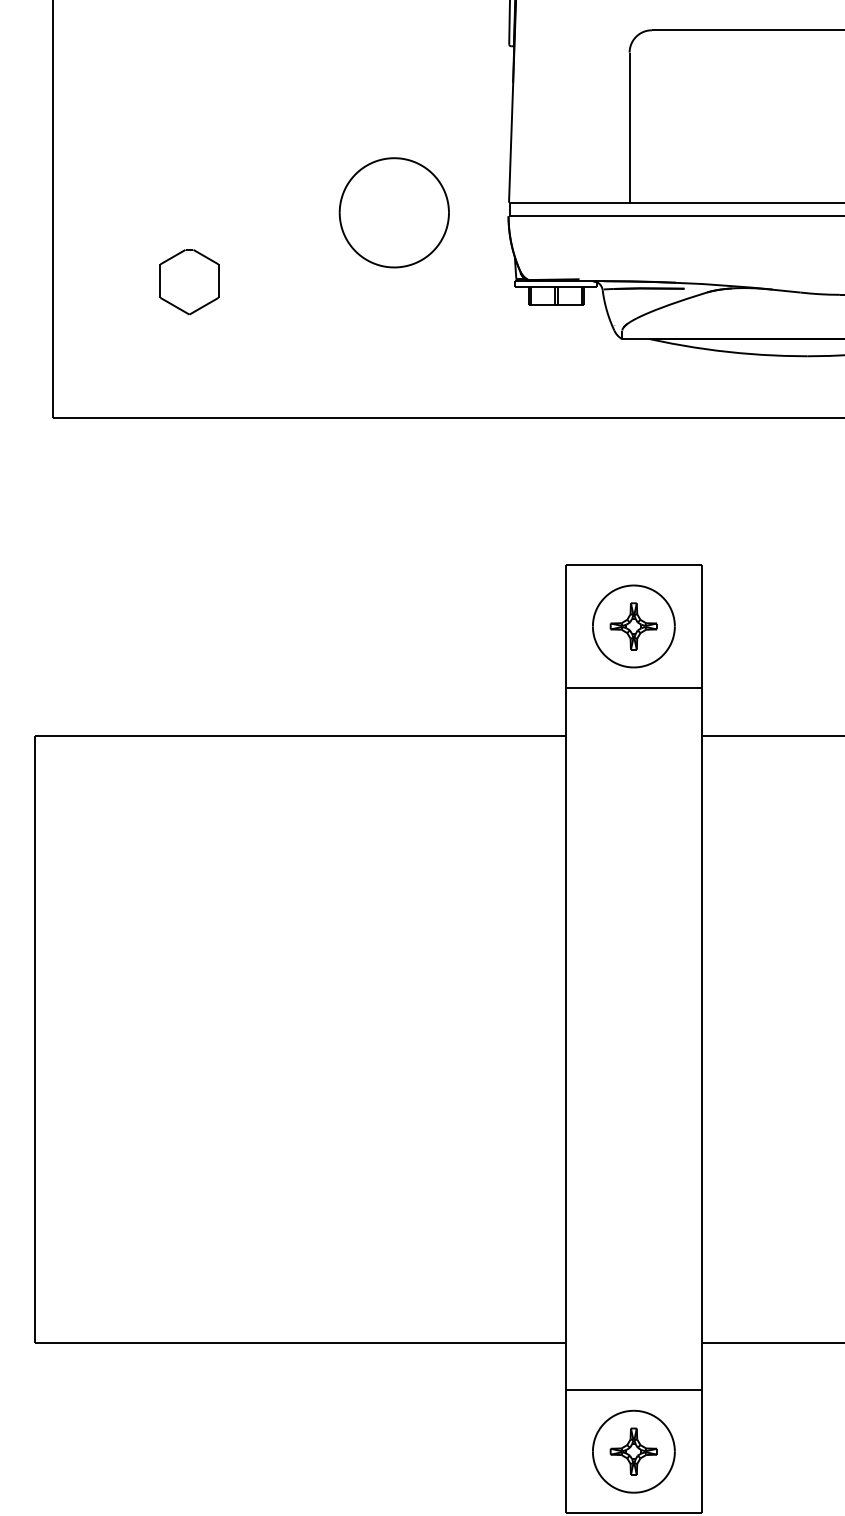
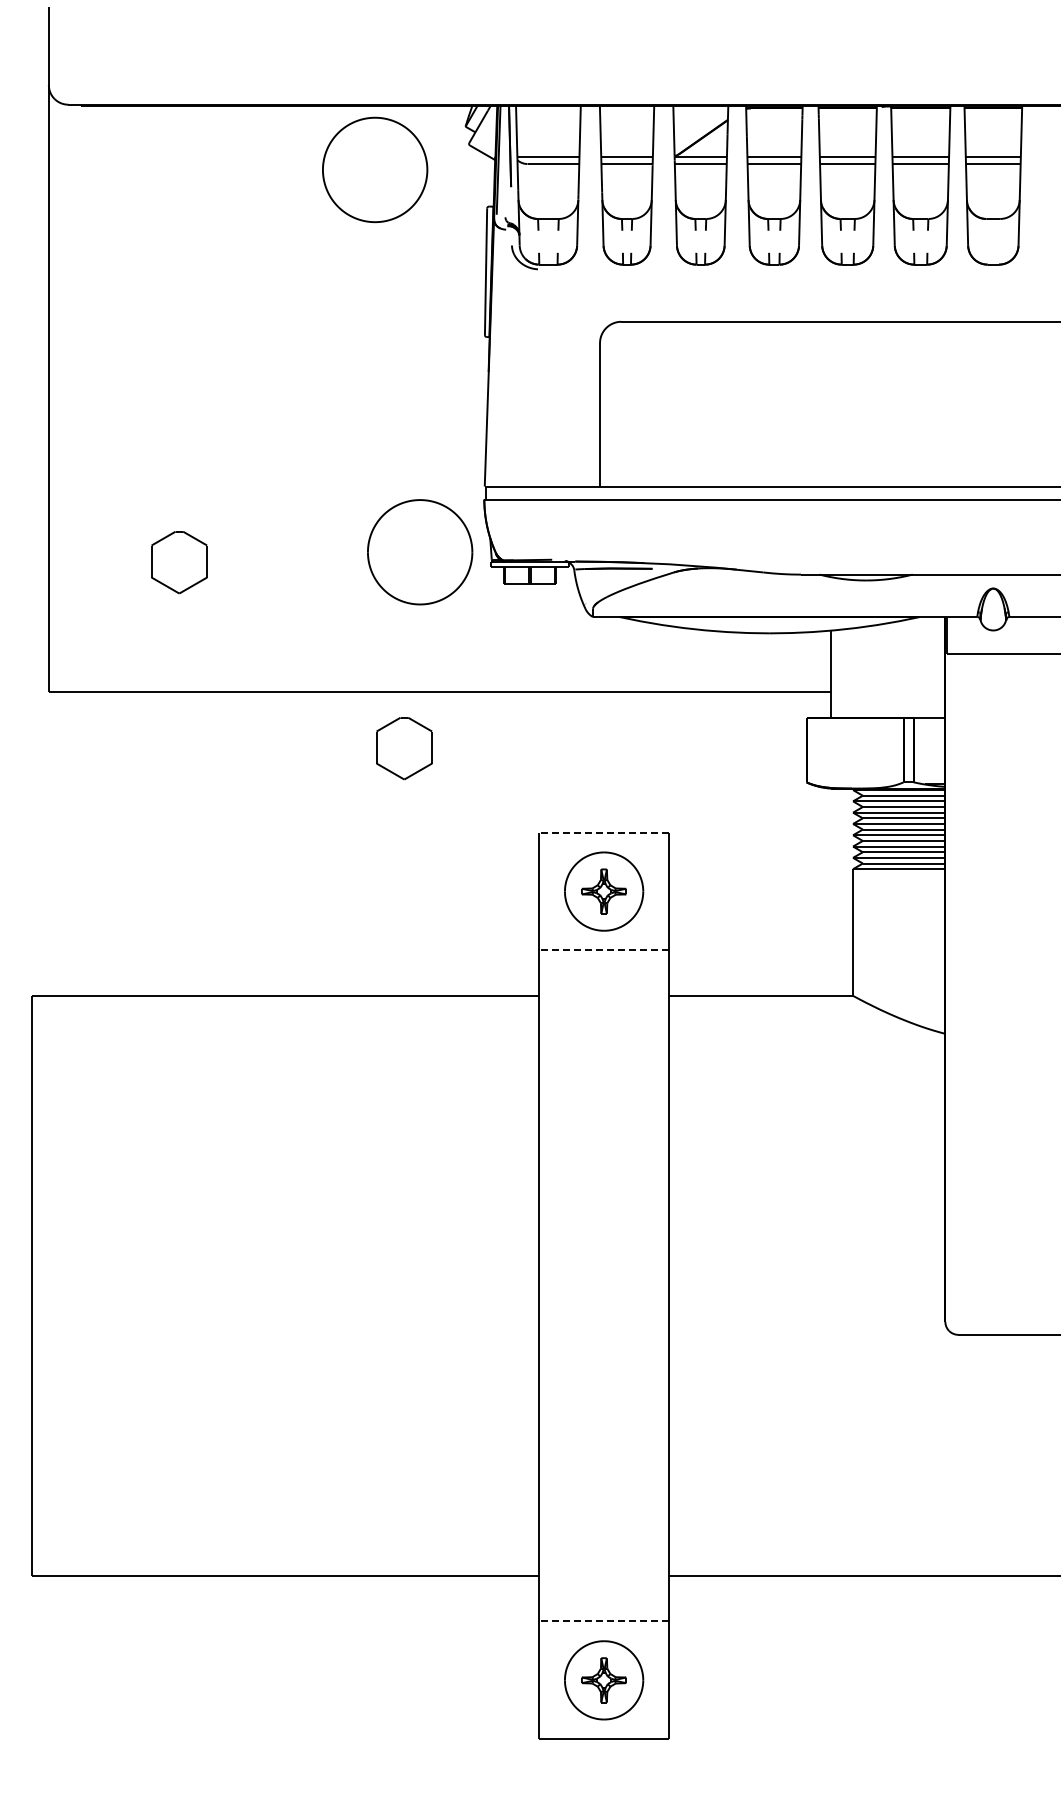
part: (394, 213) -> (420, 552), moved
part: (425, 476) -> (404, 748), added
line: (633, 564) -> (603, 832), solid -> dashed
line: (633, 688) -> (603, 950), solid -> dashed
line: (633, 1390) -> (603, 1621), solid -> dashed

